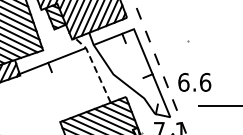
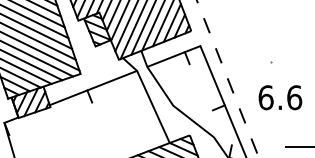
line: (94, 67) -> (148, 96), dashed -> solid
text: (194, 82) -> (280, 97), moved

